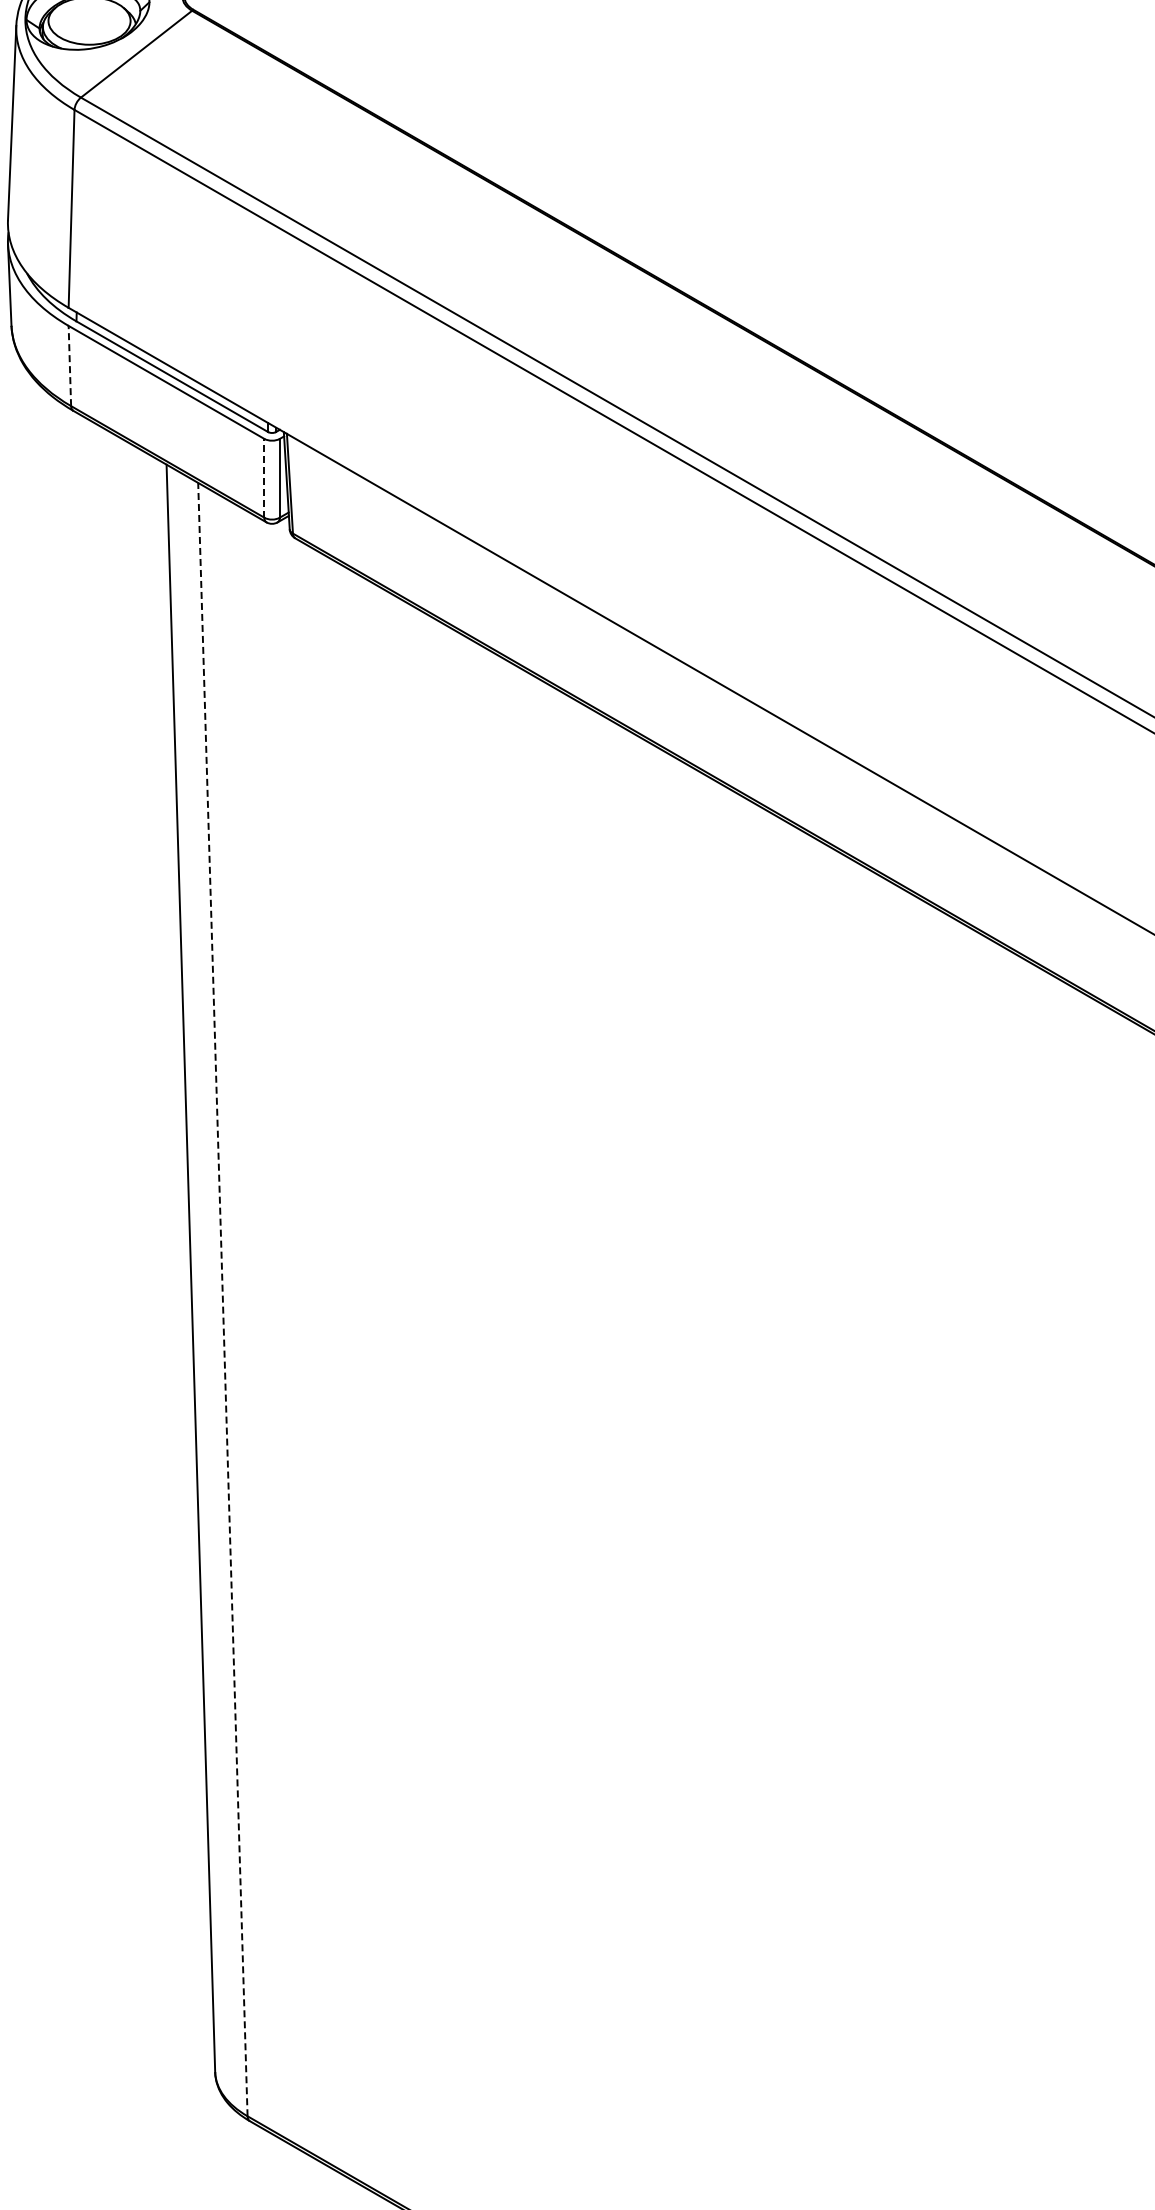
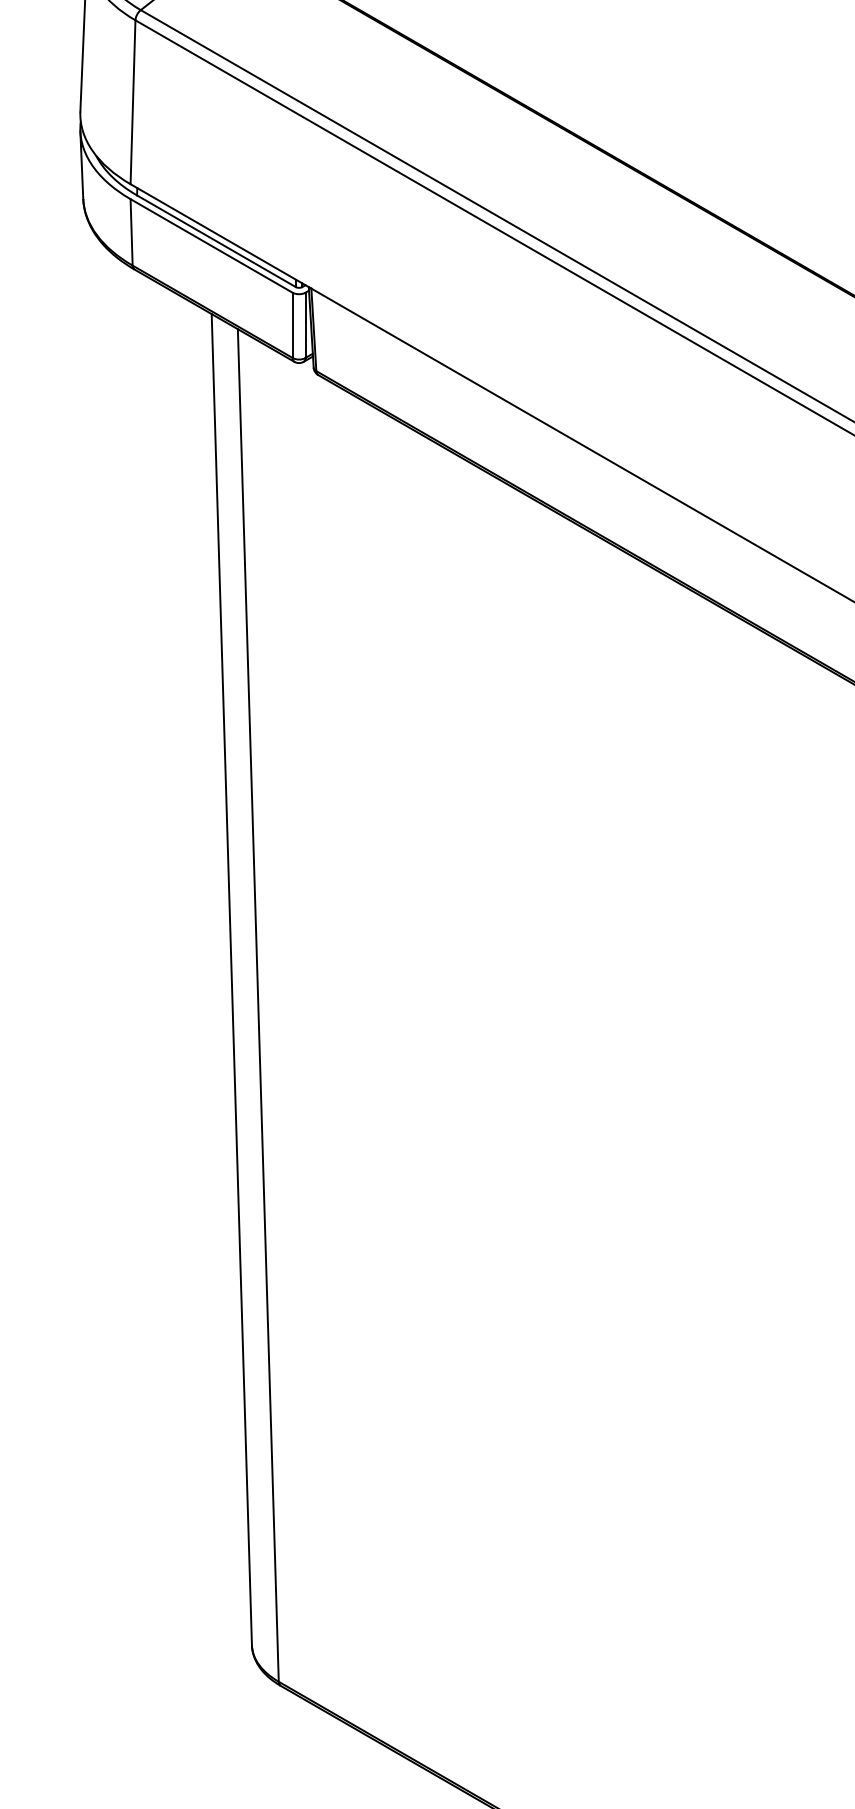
line: (69, 365) -> (131, 231), dashed -> solid
line: (264, 477) -> (292, 324), dashed -> solid
line: (222, 1299) -> (258, 1005), dashed -> solid

